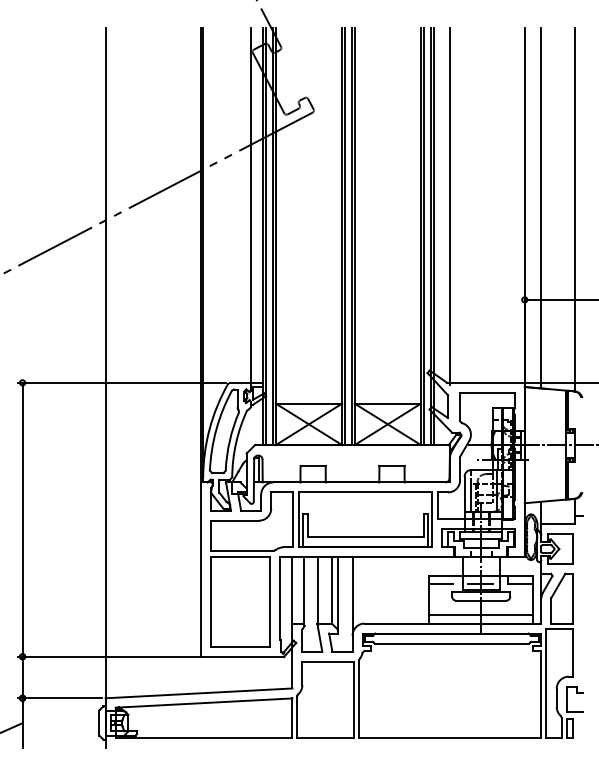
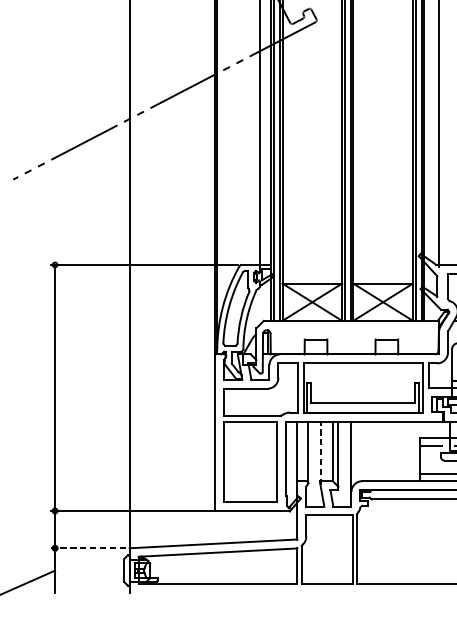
line: (318, 591) -> (320, 452), solid -> dashed
line: (59, 698) -> (88, 548), solid -> dashed

